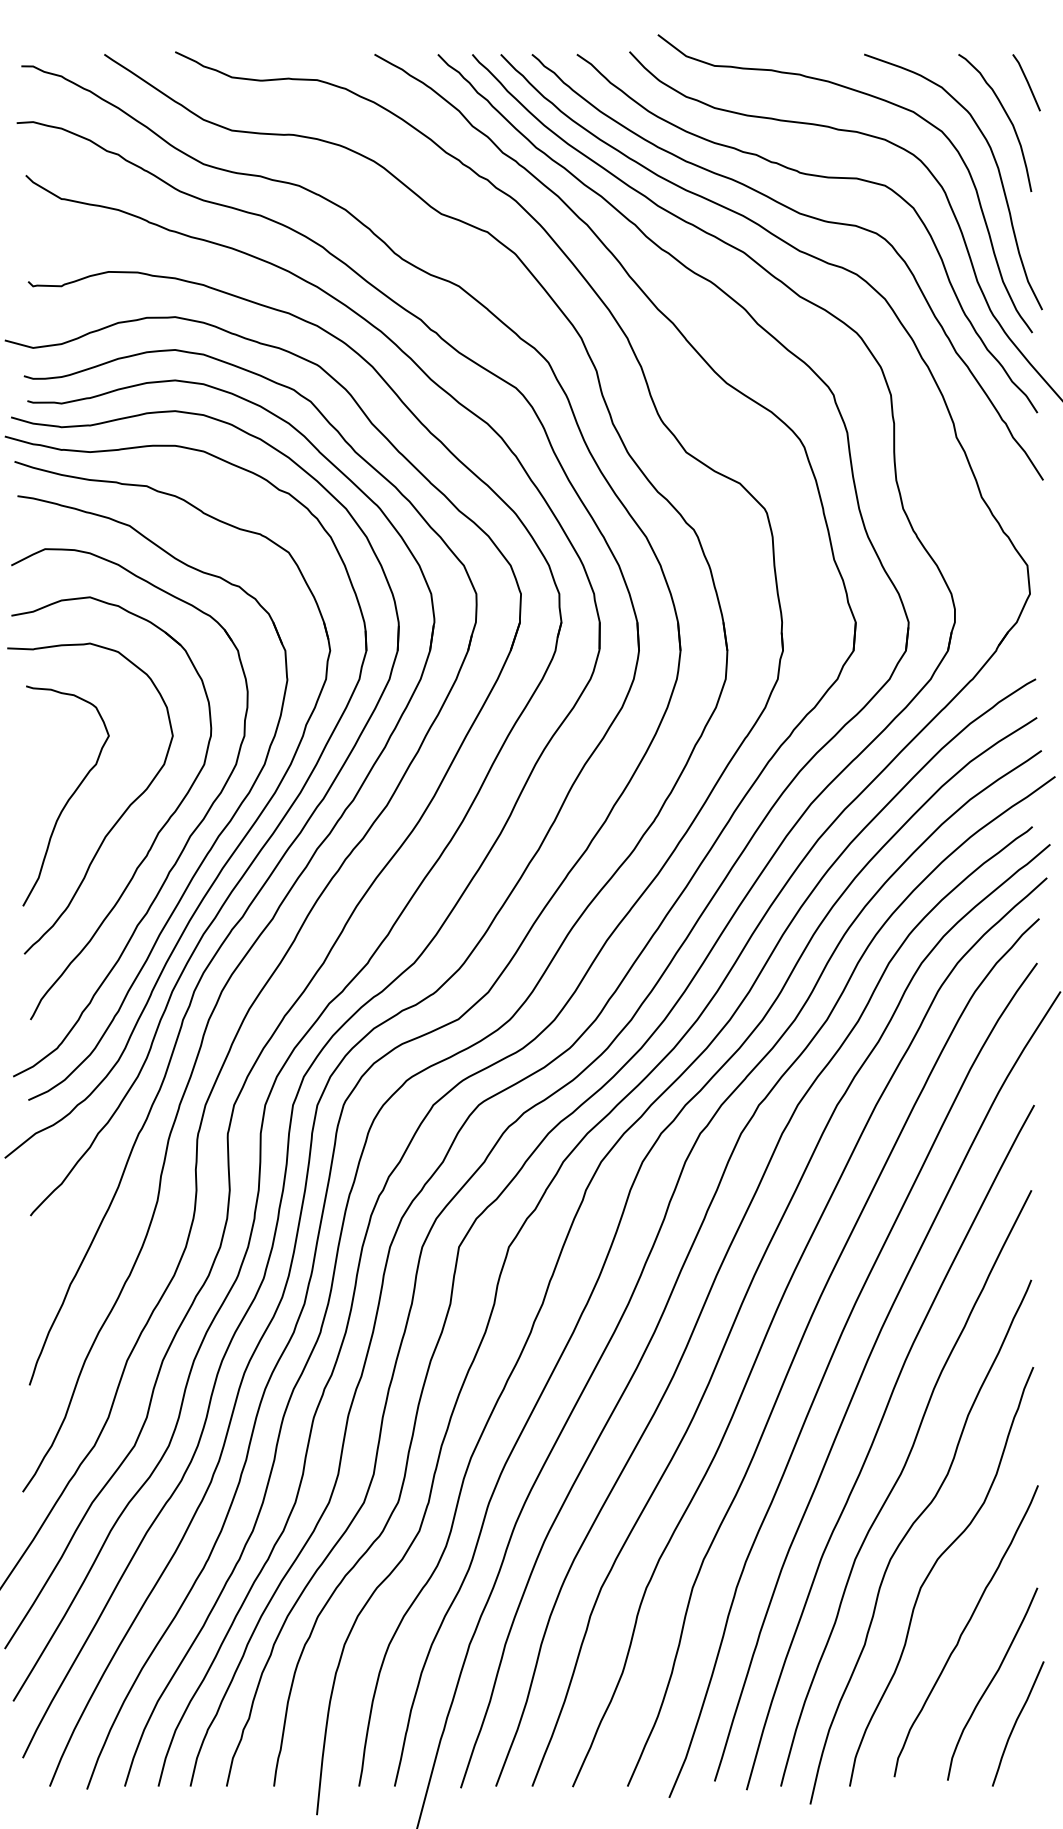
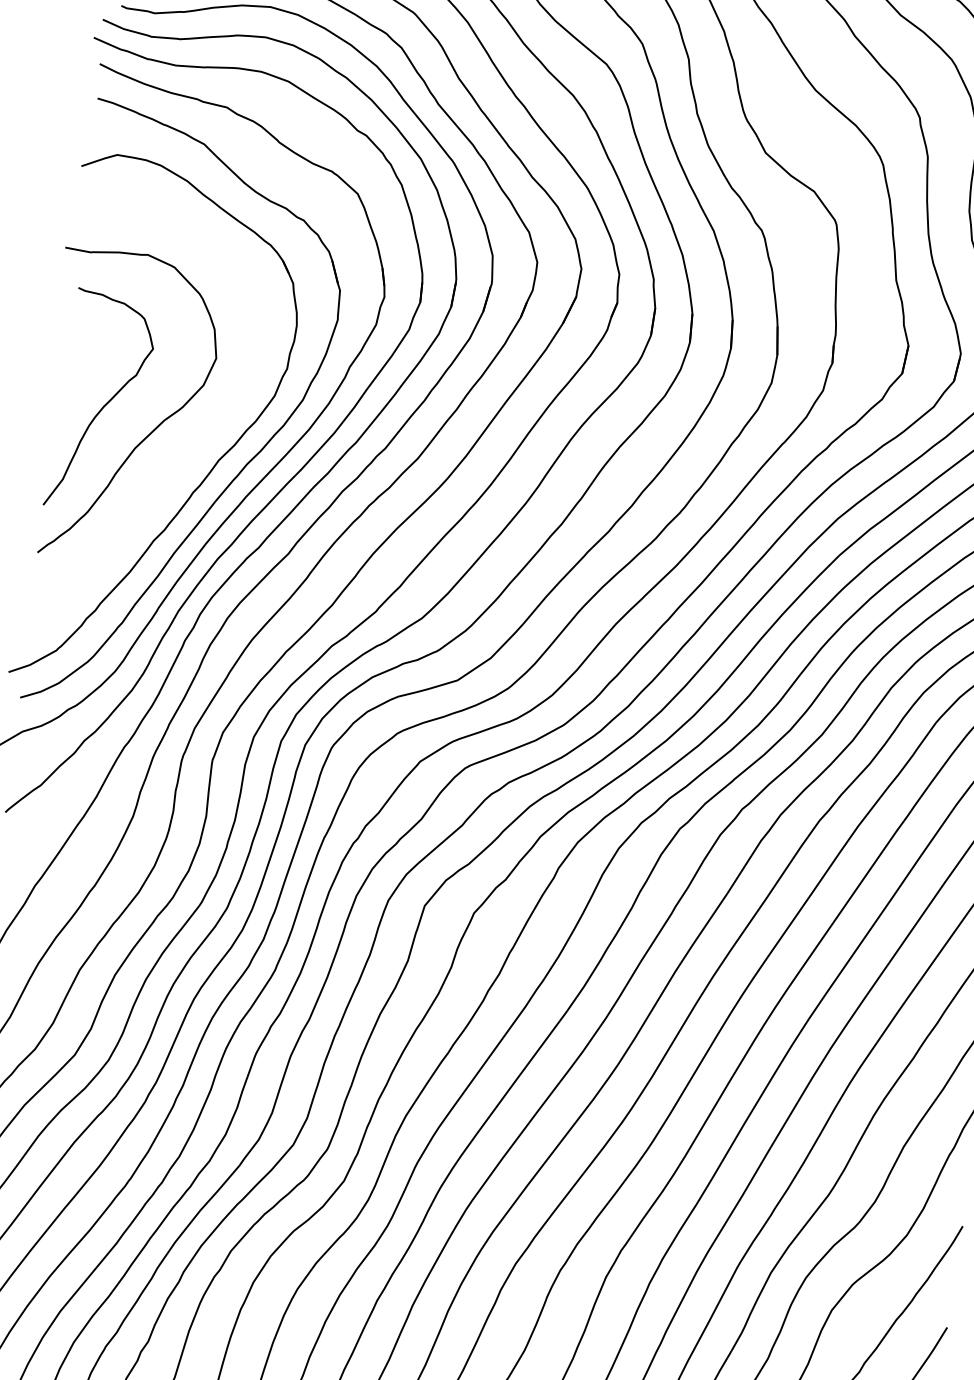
part: (157, 832) -> (187, 451), removed

